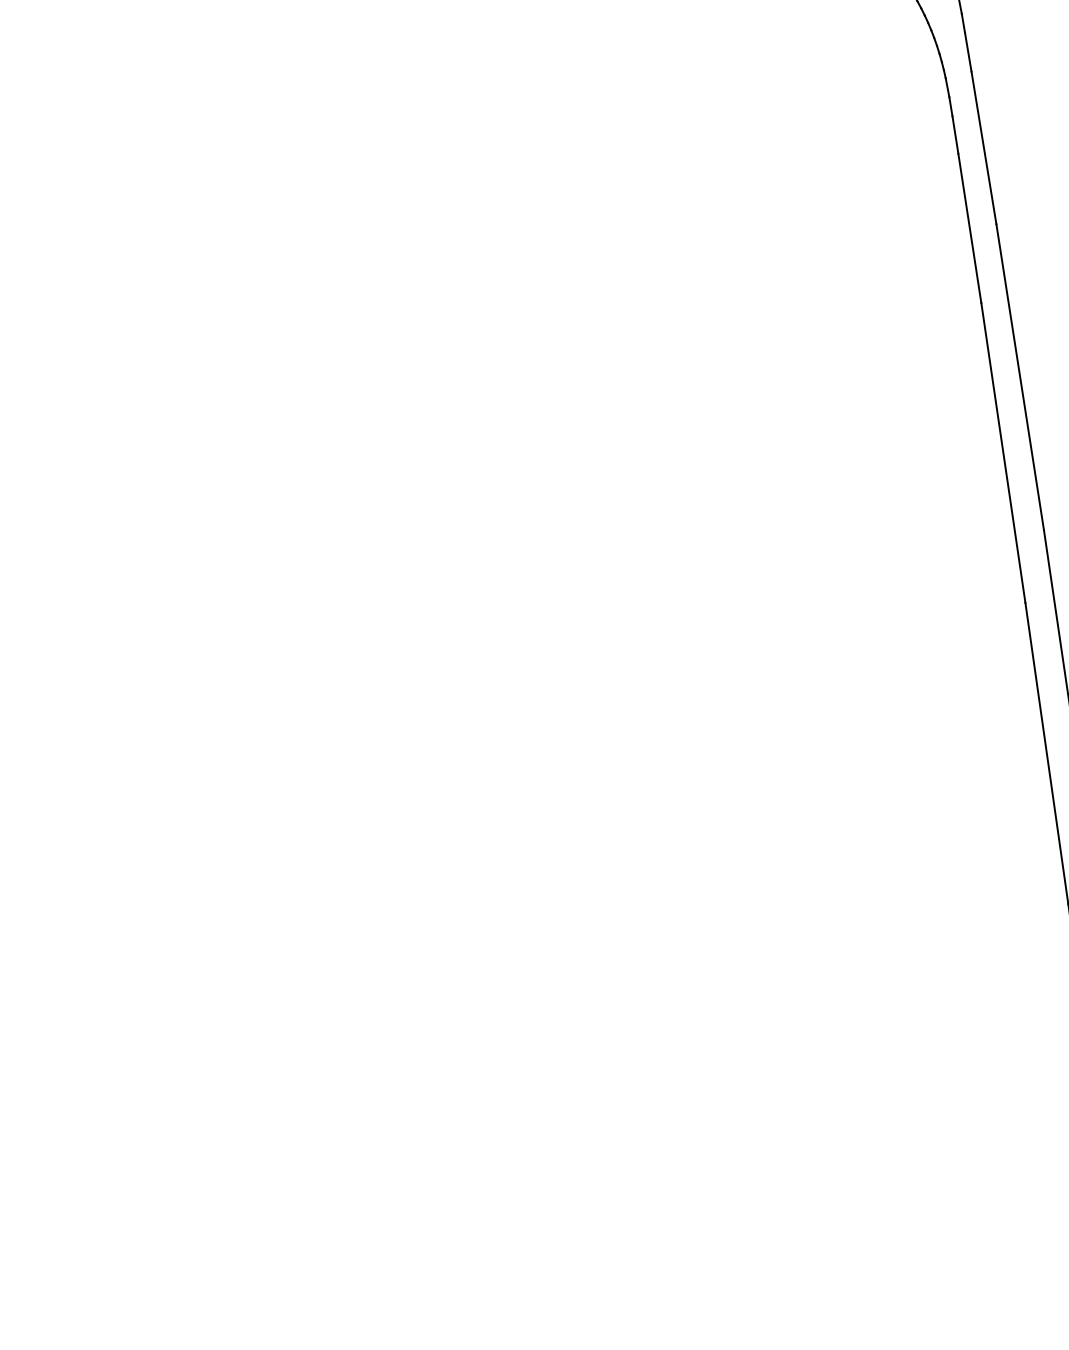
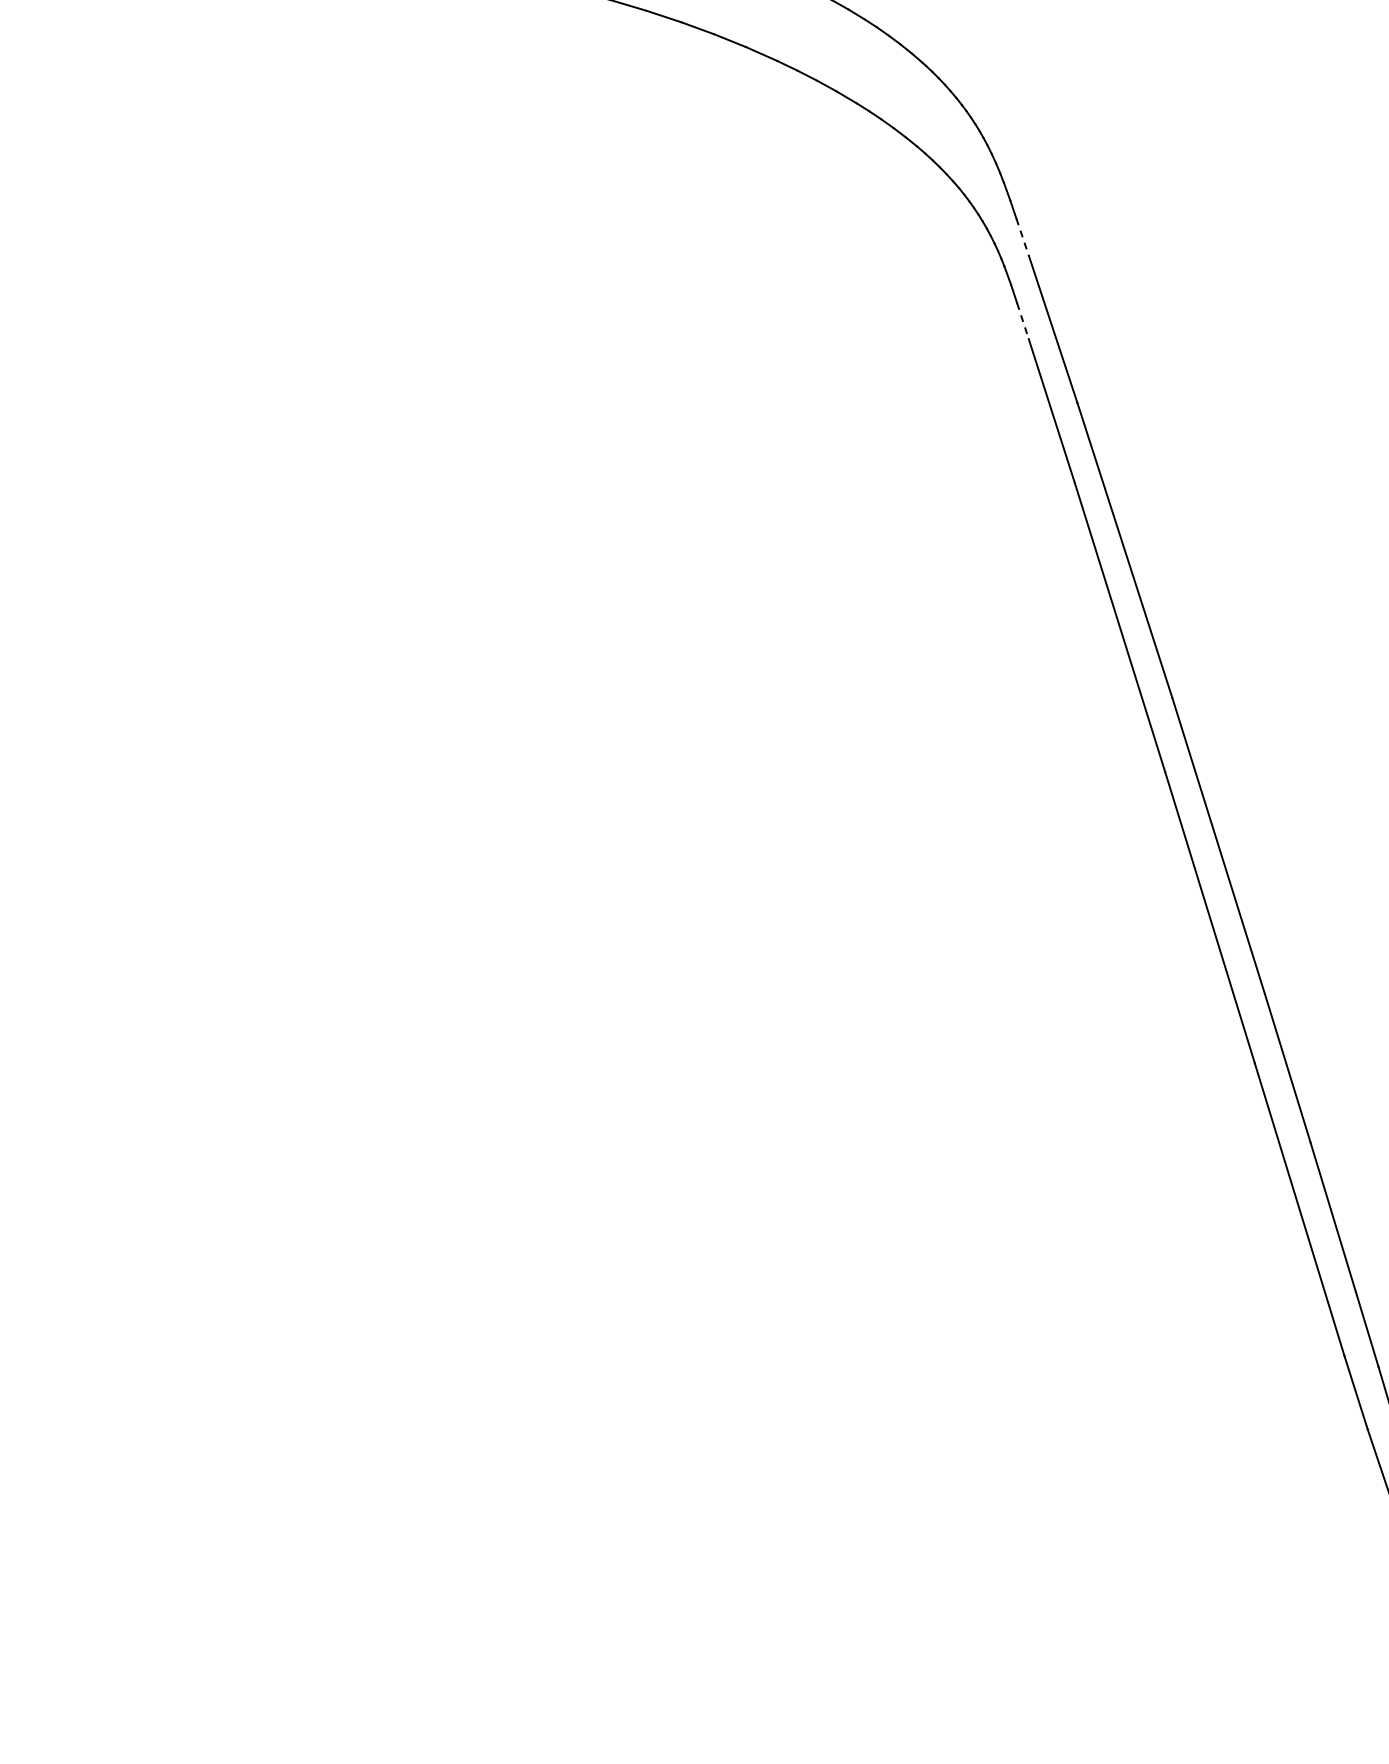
line: (968, 52) -> (1022, 237), solid -> dashed
line: (954, 135) -> (1022, 321), solid -> dashed

